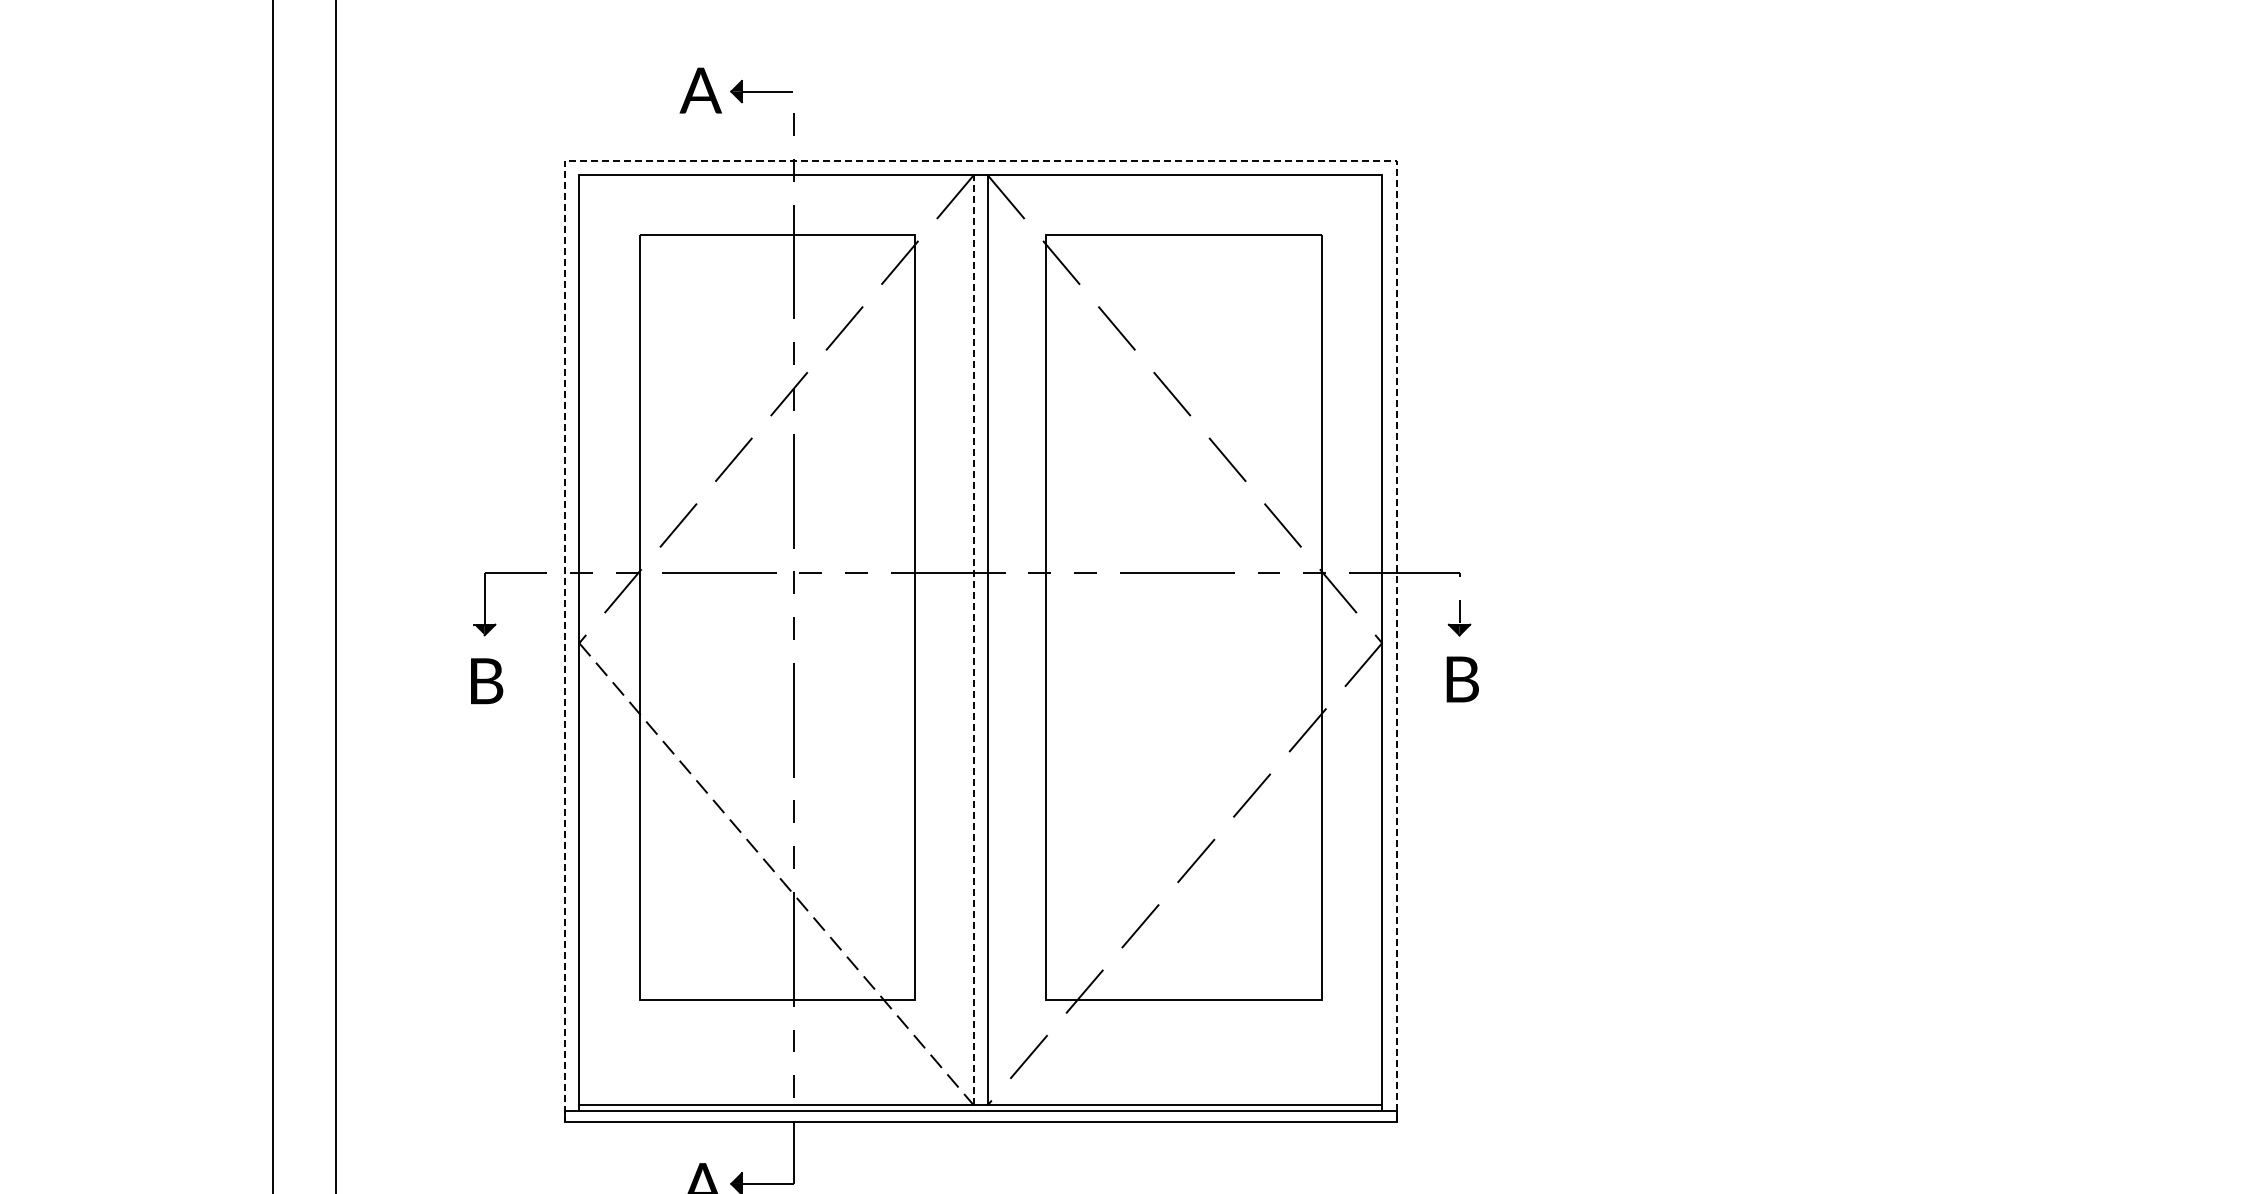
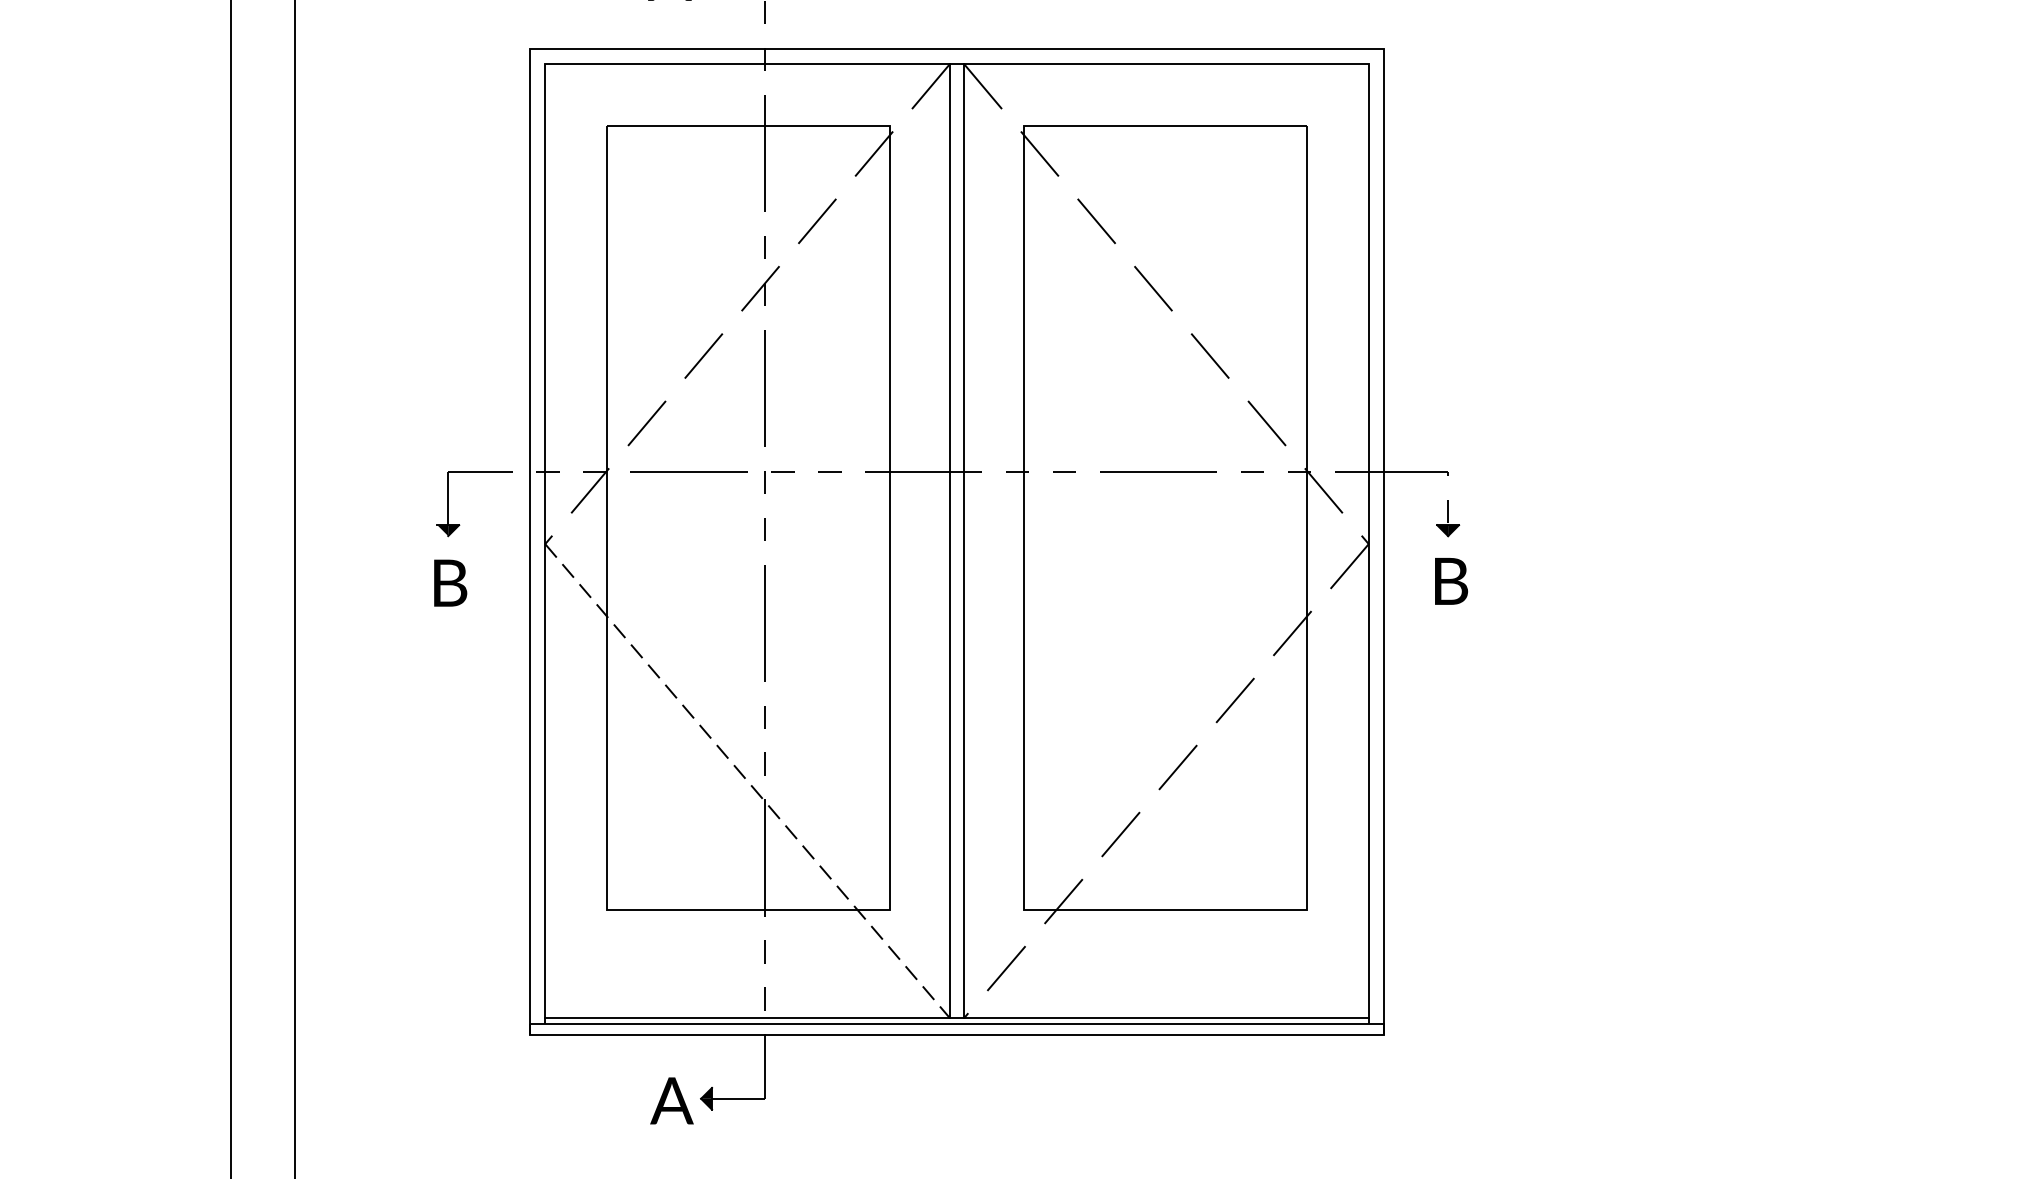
line: (980, 160) -> (956, 49), dashed -> solid
line: (973, 639) -> (949, 540), dashed -> solid

